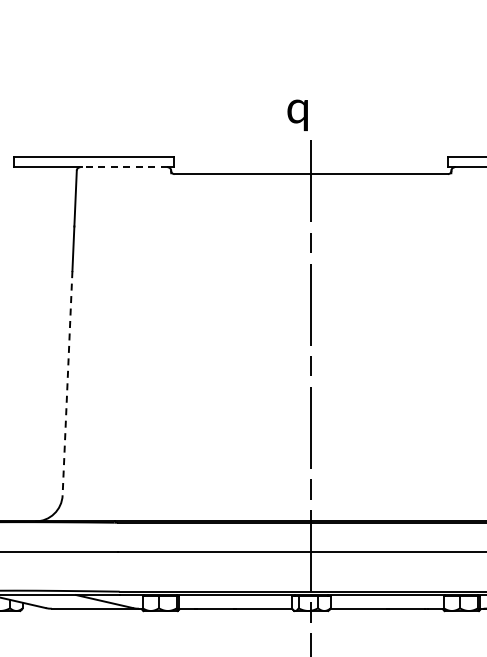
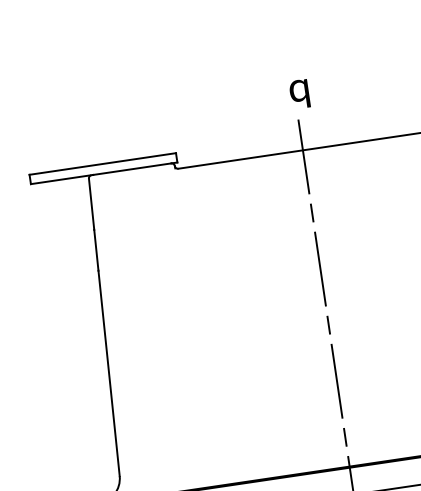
text: (297, 114) -> (299, 93), moved
line: (124, 167) -> (131, 169), dashed -> solid
line: (67, 383) -> (109, 373), dashed -> solid

